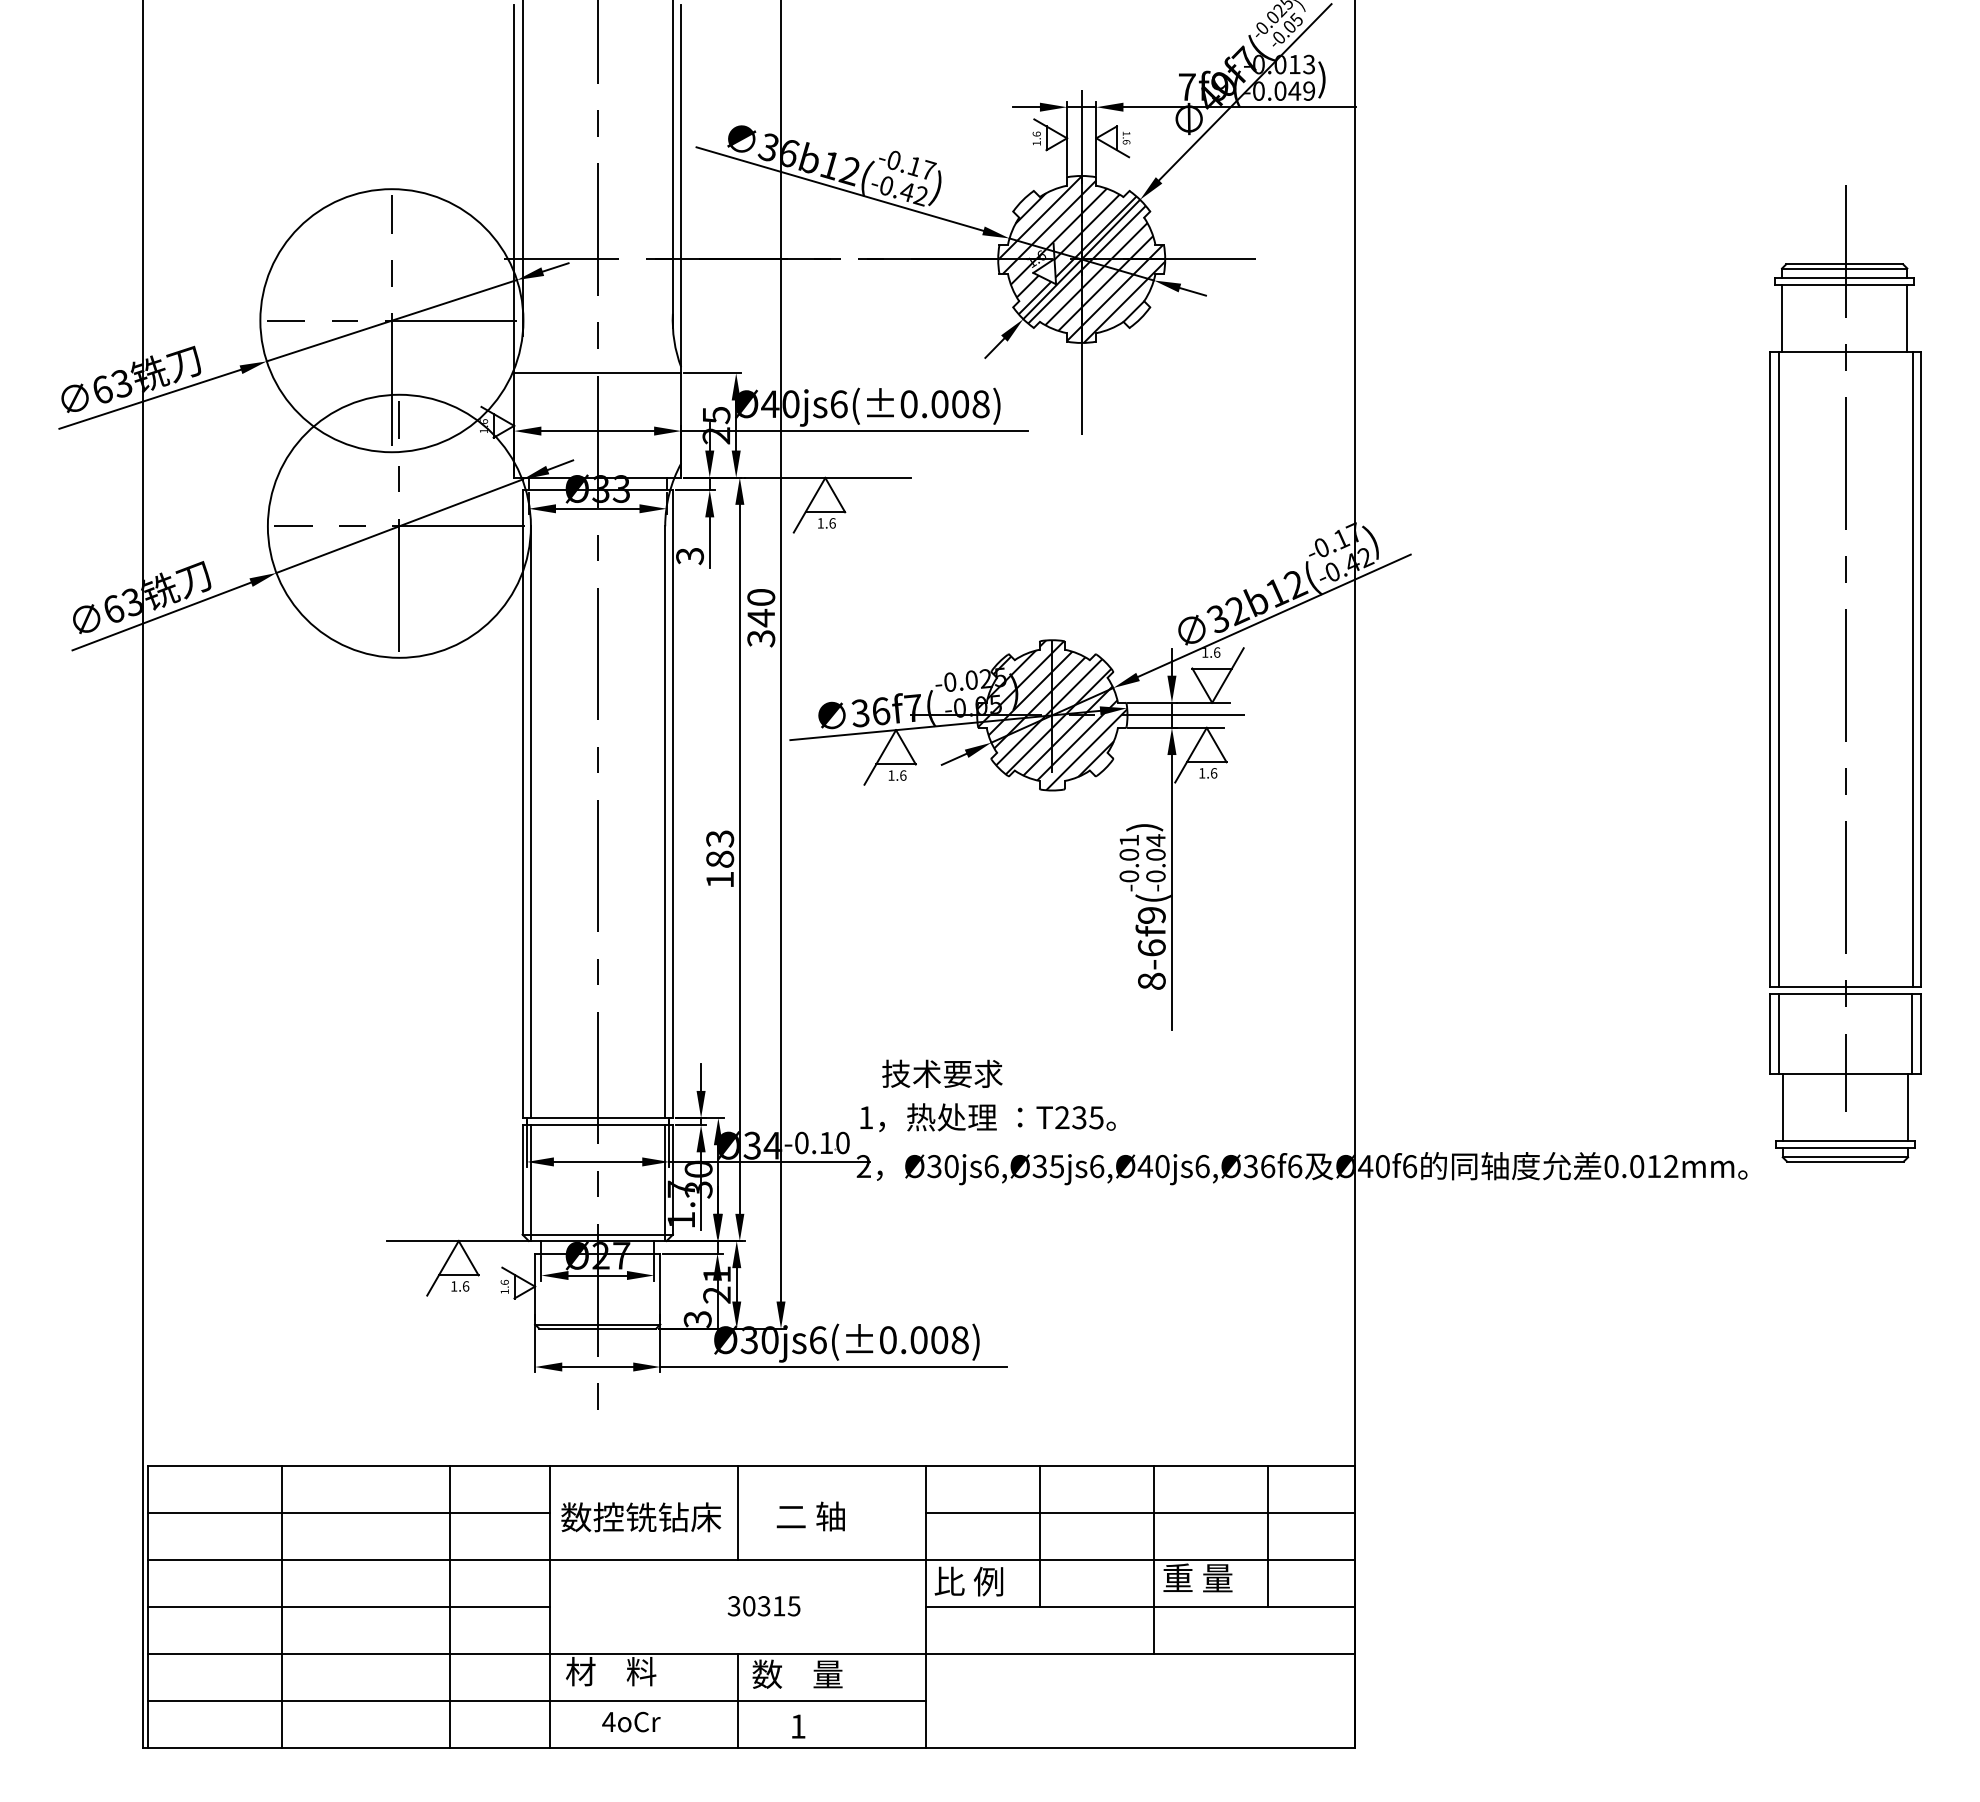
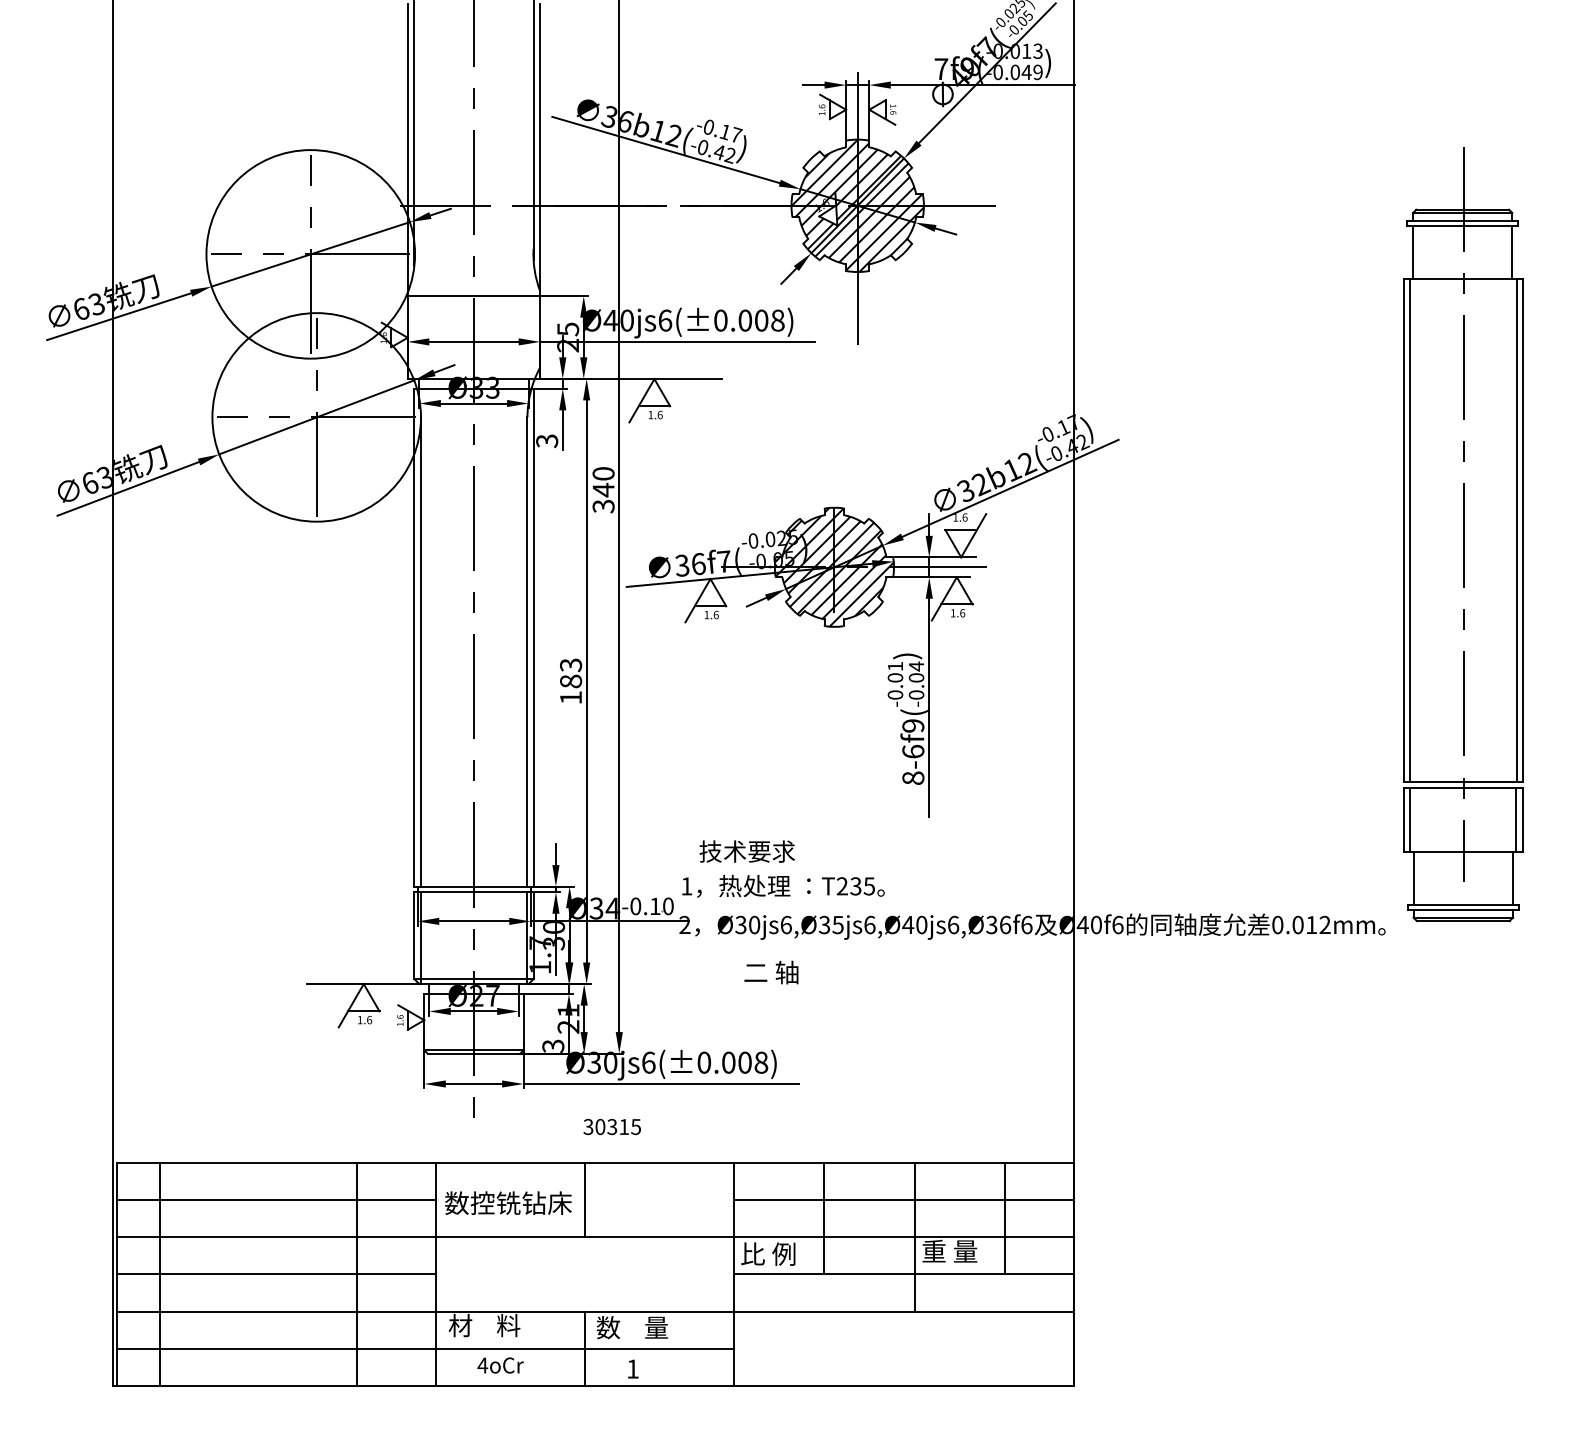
text: (810, 1516) -> (771, 972), moved
line: (281, 1606) -> (159, 1273), moved
text: (763, 1606) -> (611, 1127), moved

